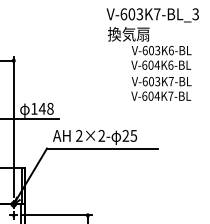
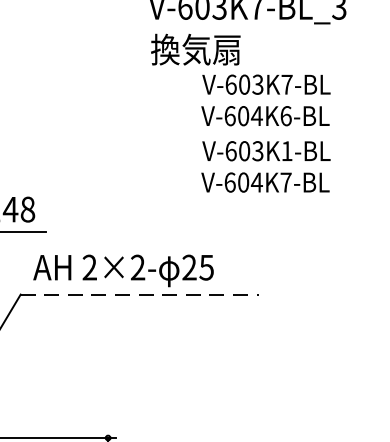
text: (170, 50) -> (285, 84), V-603K6-BL -> V-603K7-BL
text: (170, 81) -> (285, 150), V-603K7-BL -> V-603K1-BL
line: (102, 148) -> (139, 294), solid -> dashed

